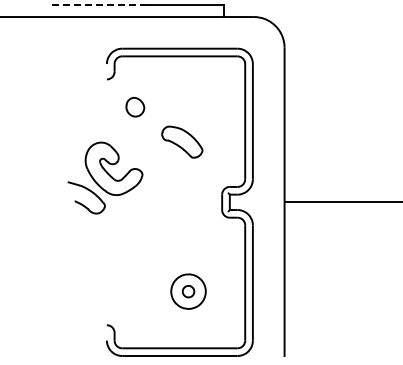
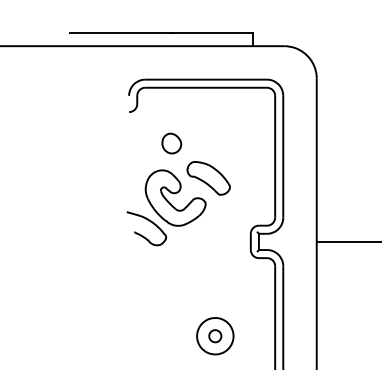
line: (98, 4) -> (120, 32), dashed -> solid
part: (135, 106) -> (171, 142), moved
part: (105, 177) -> (166, 207), moved

